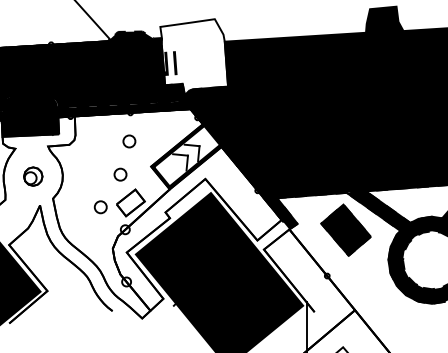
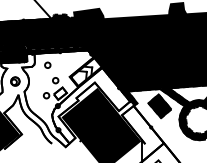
fill: (193, 55) -> (89, 25), added
circle: (128, 139) -> (47, 64), moved

